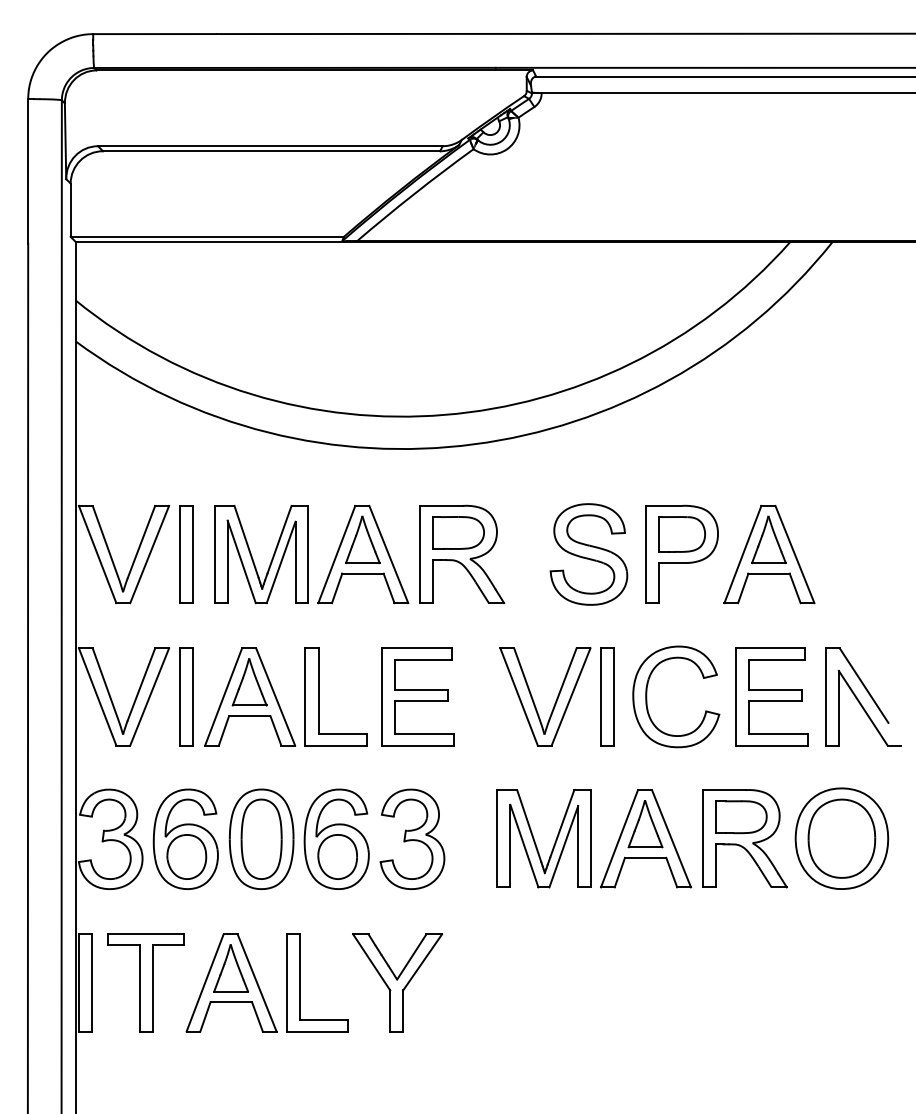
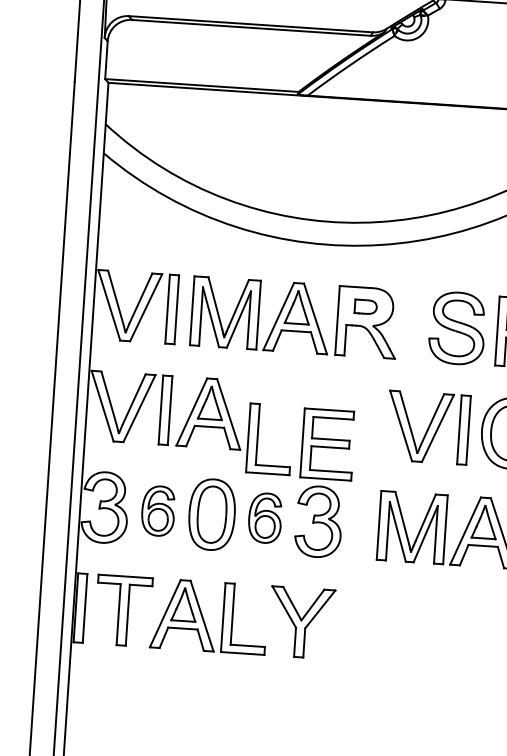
part: (458, 532) -> (365, 306), size x0.6
part: (319, 696) -> (258, 438), moved
part: (417, 696) -> (327, 444), moved
part: (185, 838) -> (158, 510), size x0.7
part: (336, 838) -> (265, 517), size x0.7

